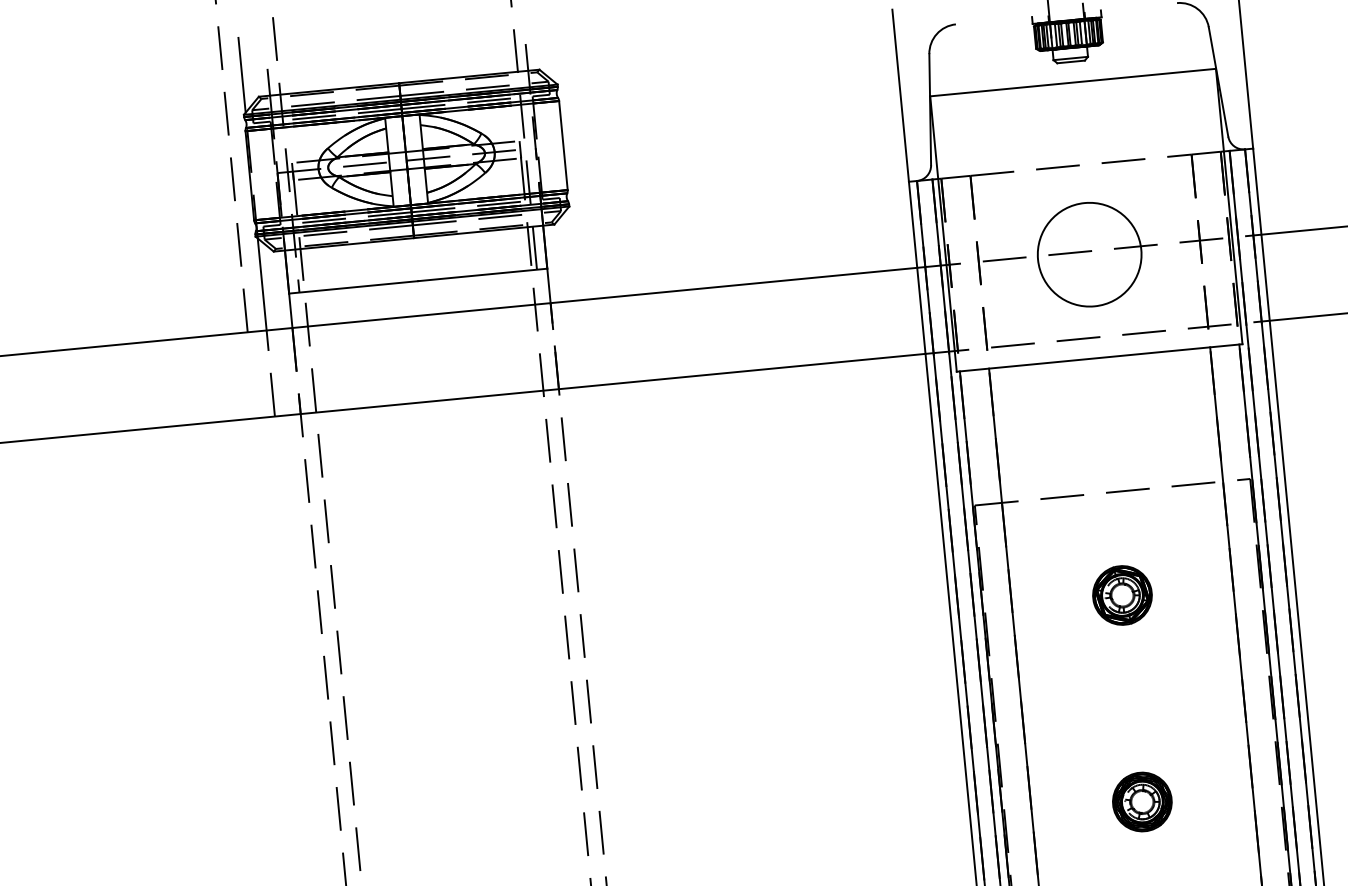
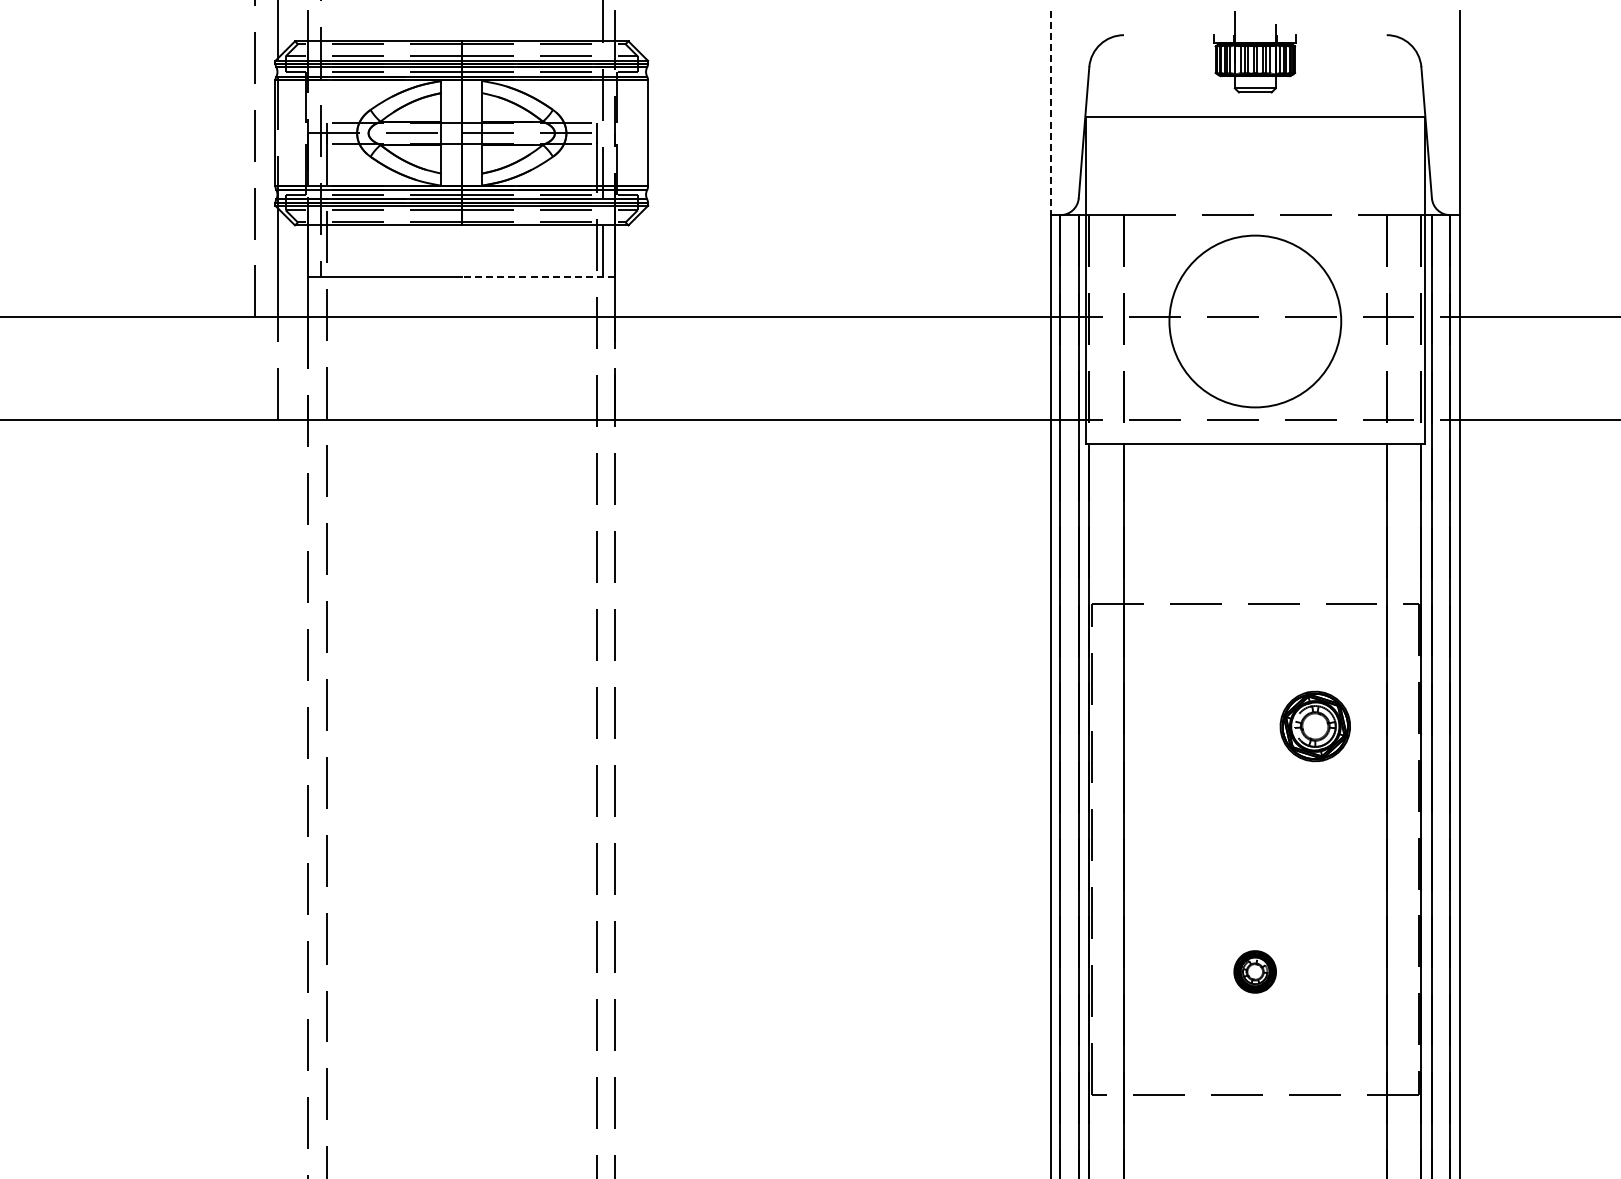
line: (900, 96) -> (1050, 113), solid -> dashed
circle: (1088, 254) -> (1254, 321), size x1.4
line: (482, 274) -> (538, 276), solid -> dashed
part: (1121, 595) -> (1314, 726), moved
part: (1141, 801) -> (1254, 971), size x0.6

